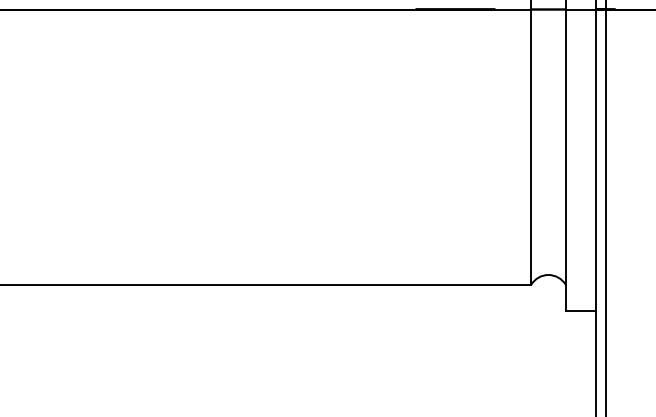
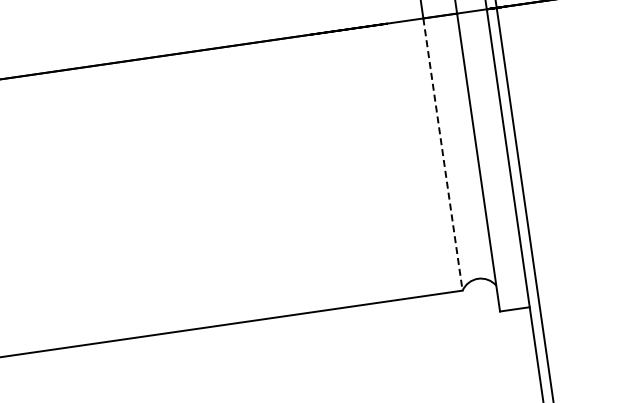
line: (531, 147) -> (443, 155), solid -> dashed

